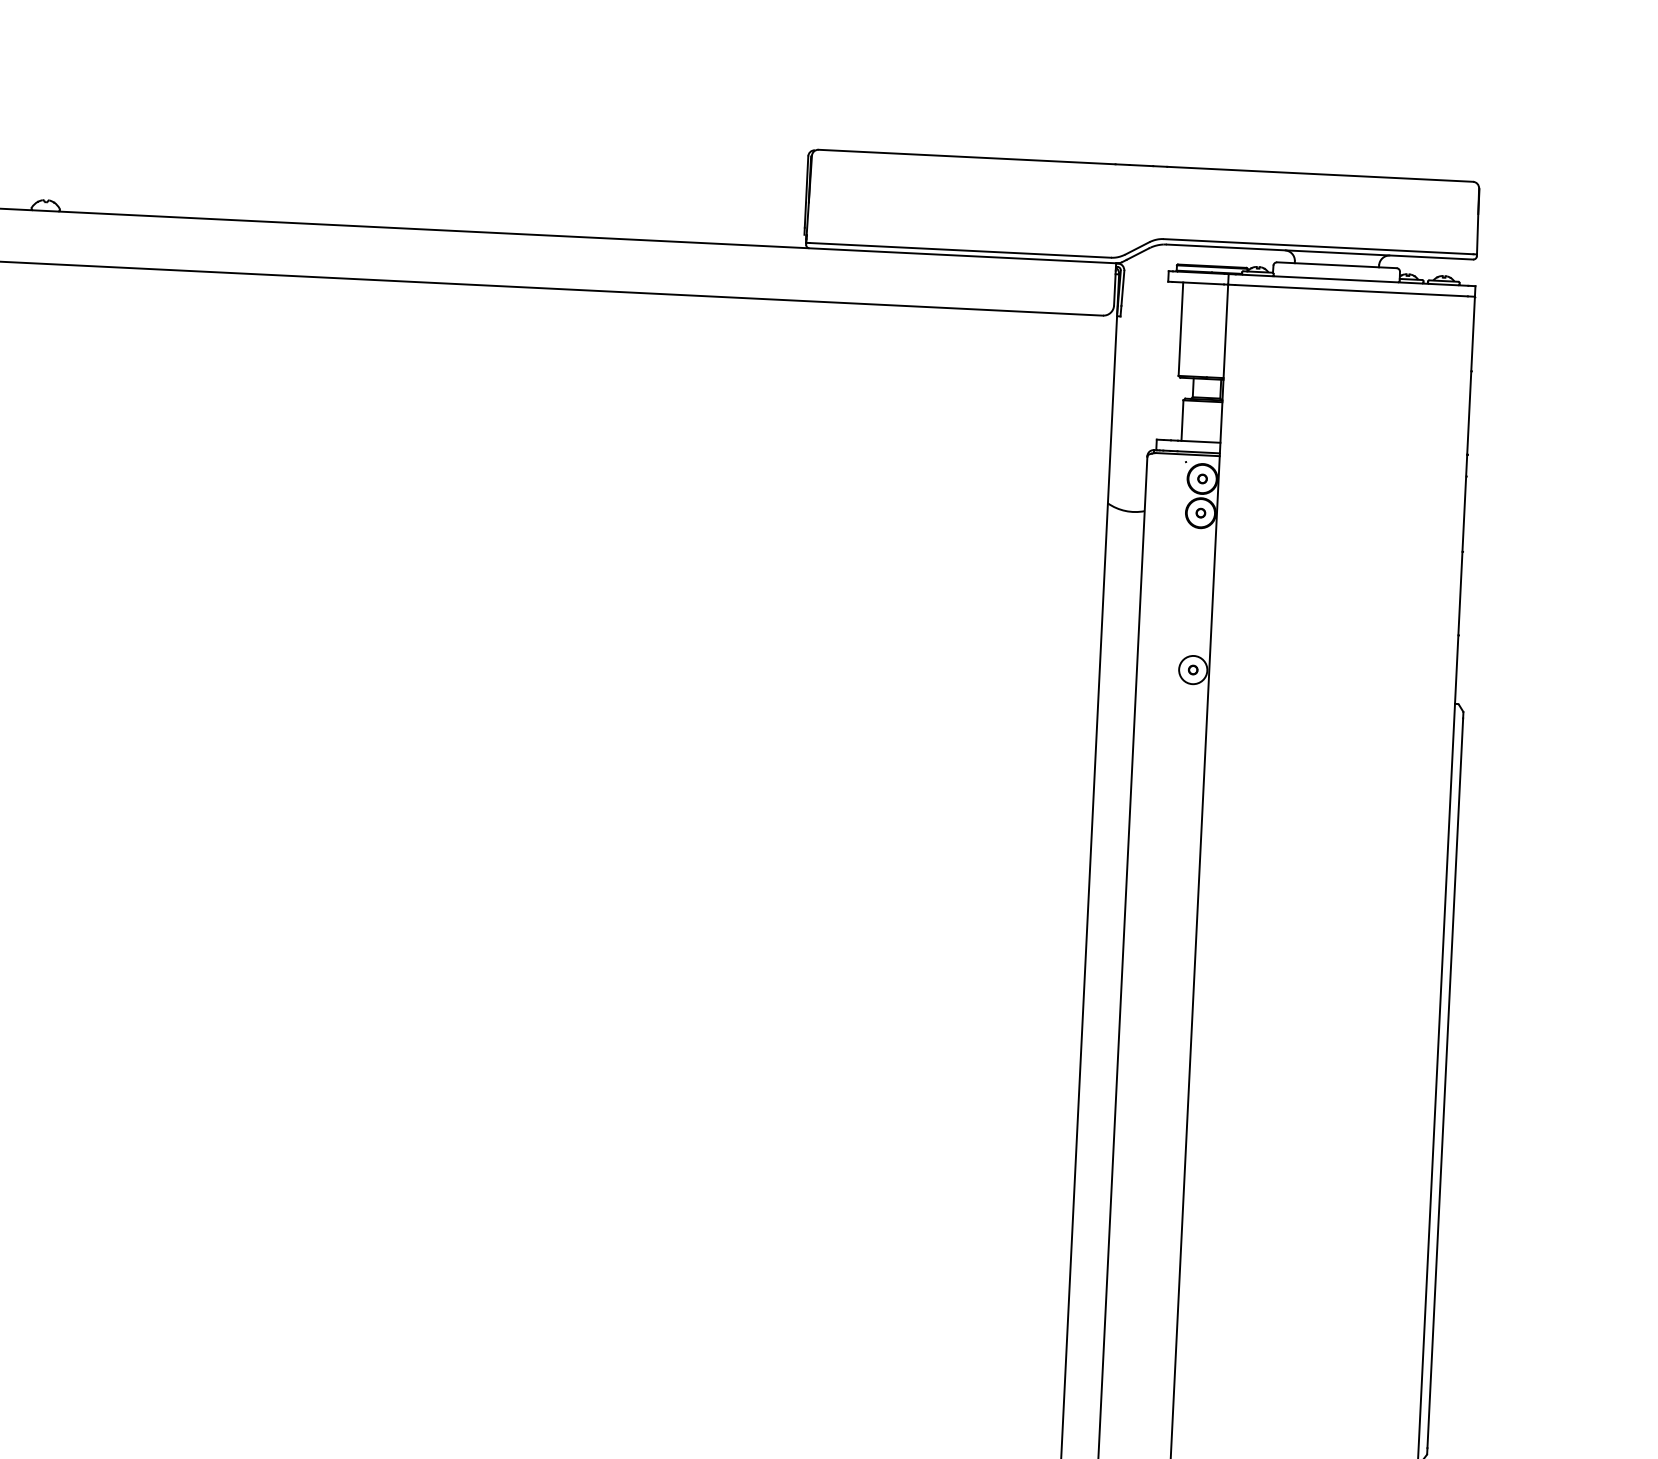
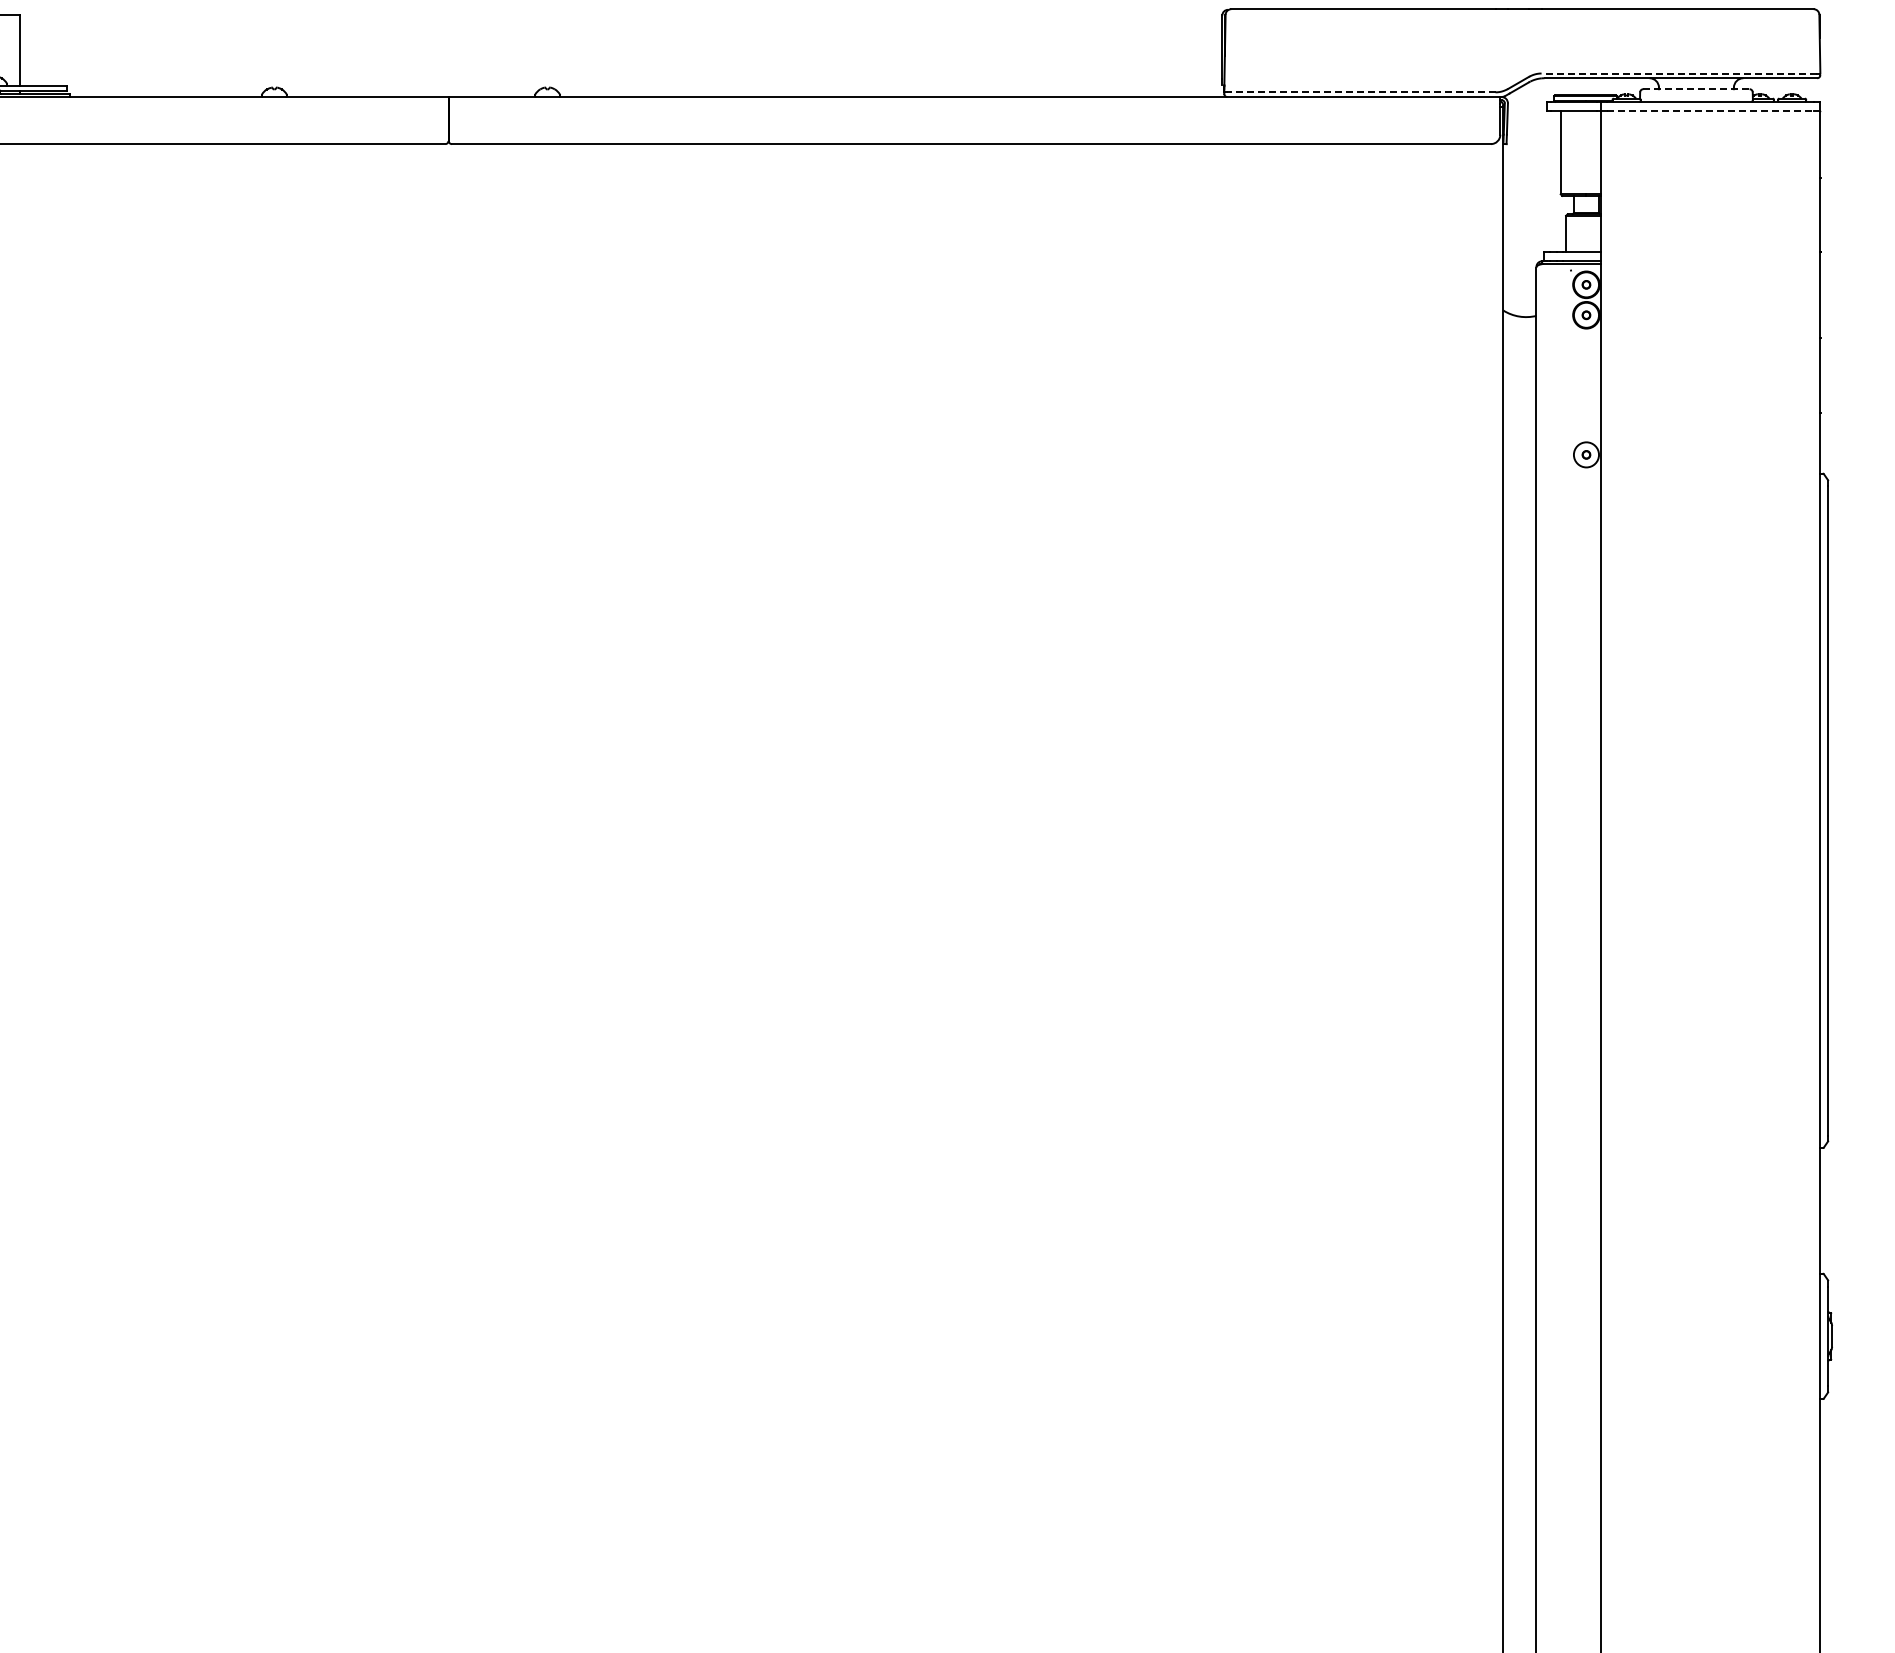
line: (1318, 246) -> (1679, 73), solid -> dashed
line: (959, 250) -> (1360, 92), solid -> dashed
line: (1336, 265) -> (1696, 89), solid -> dashed
line: (1351, 291) -> (1710, 111), solid -> dashed

